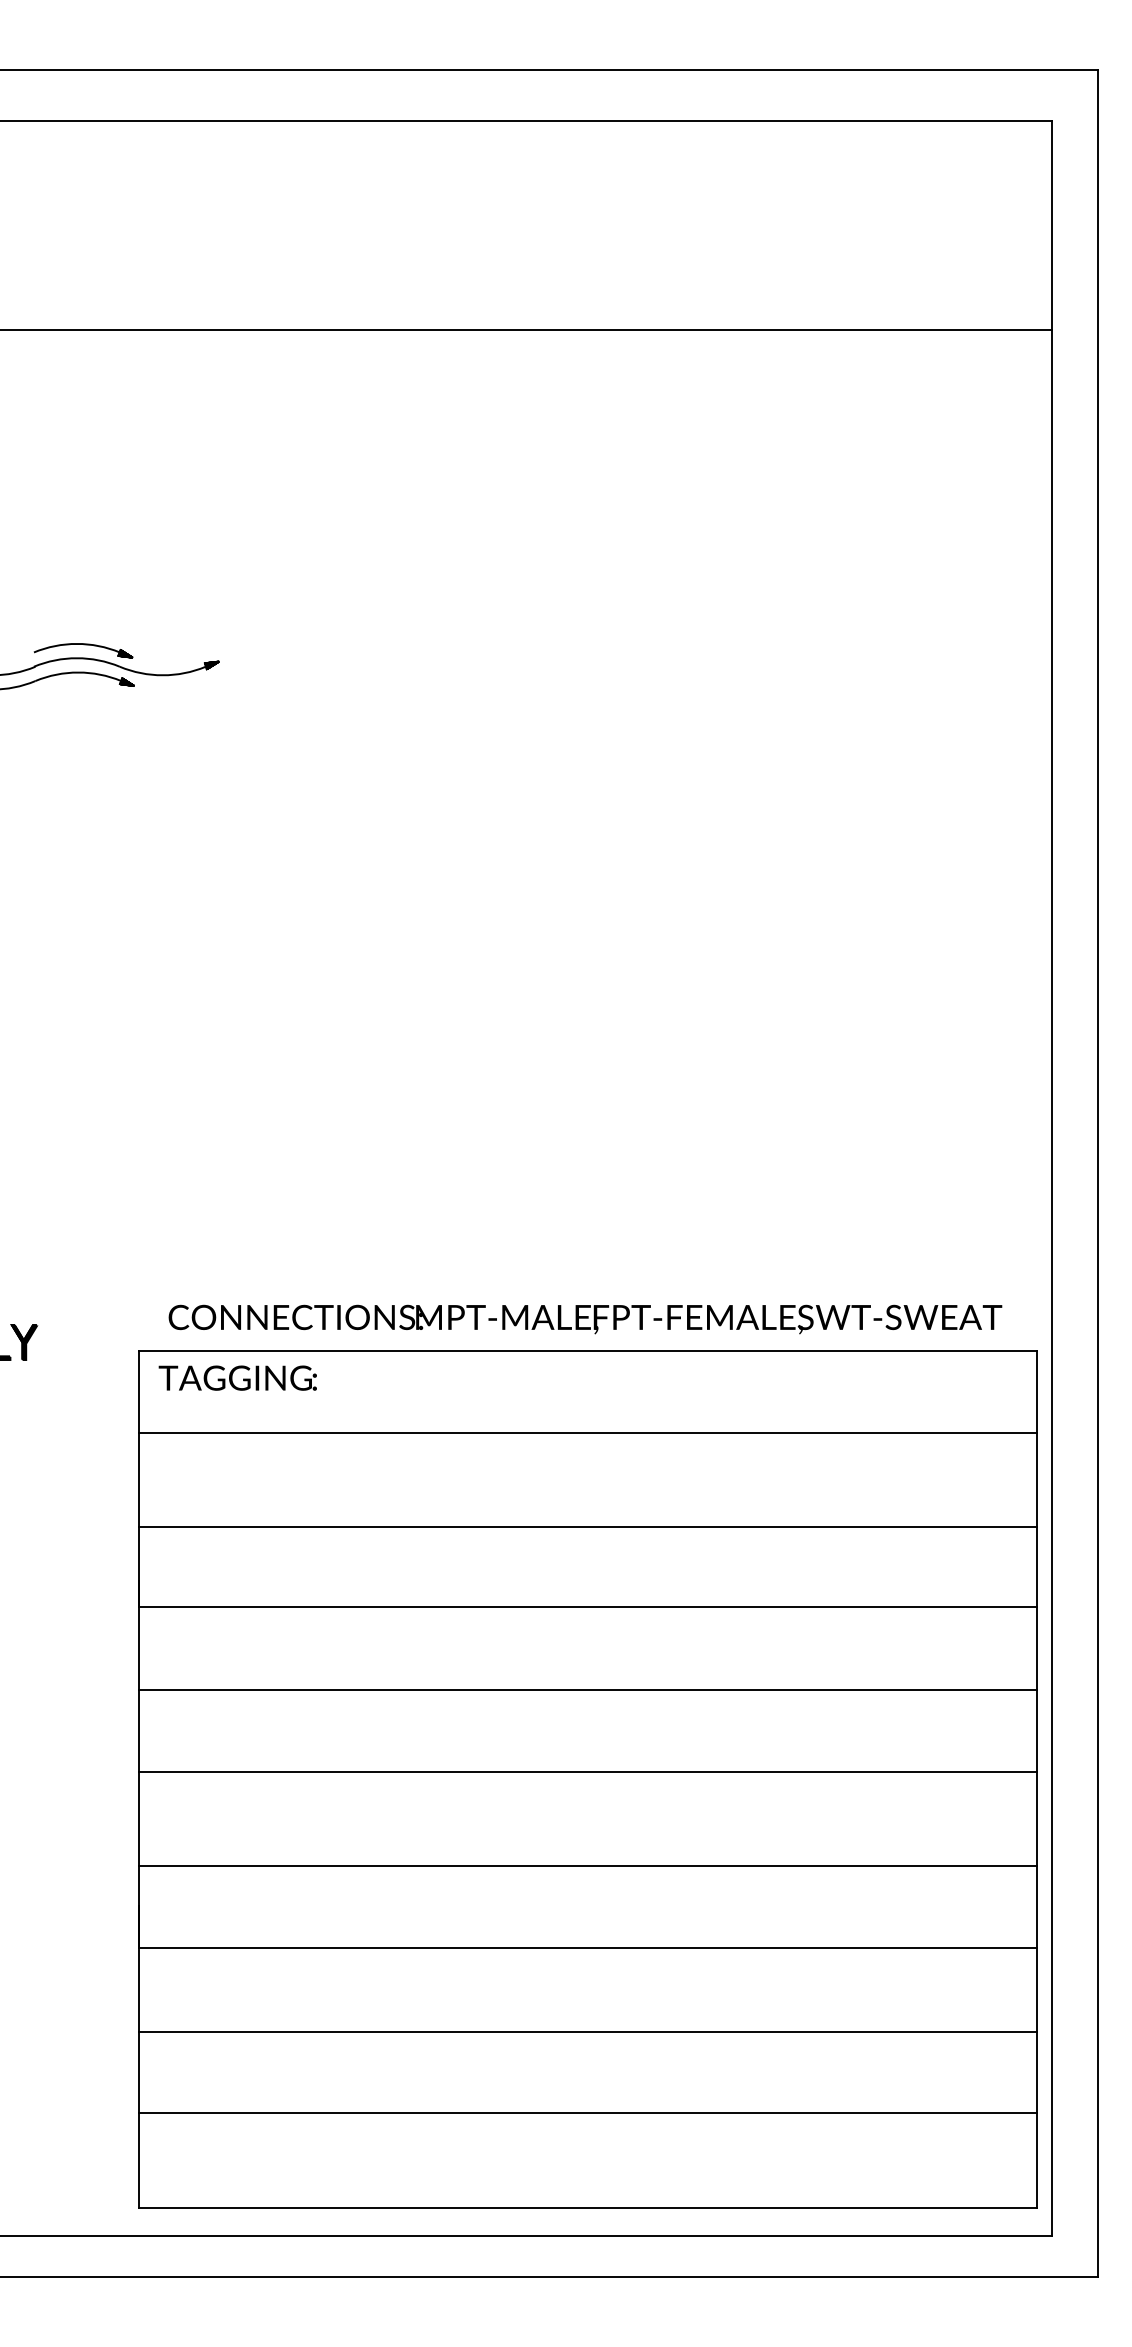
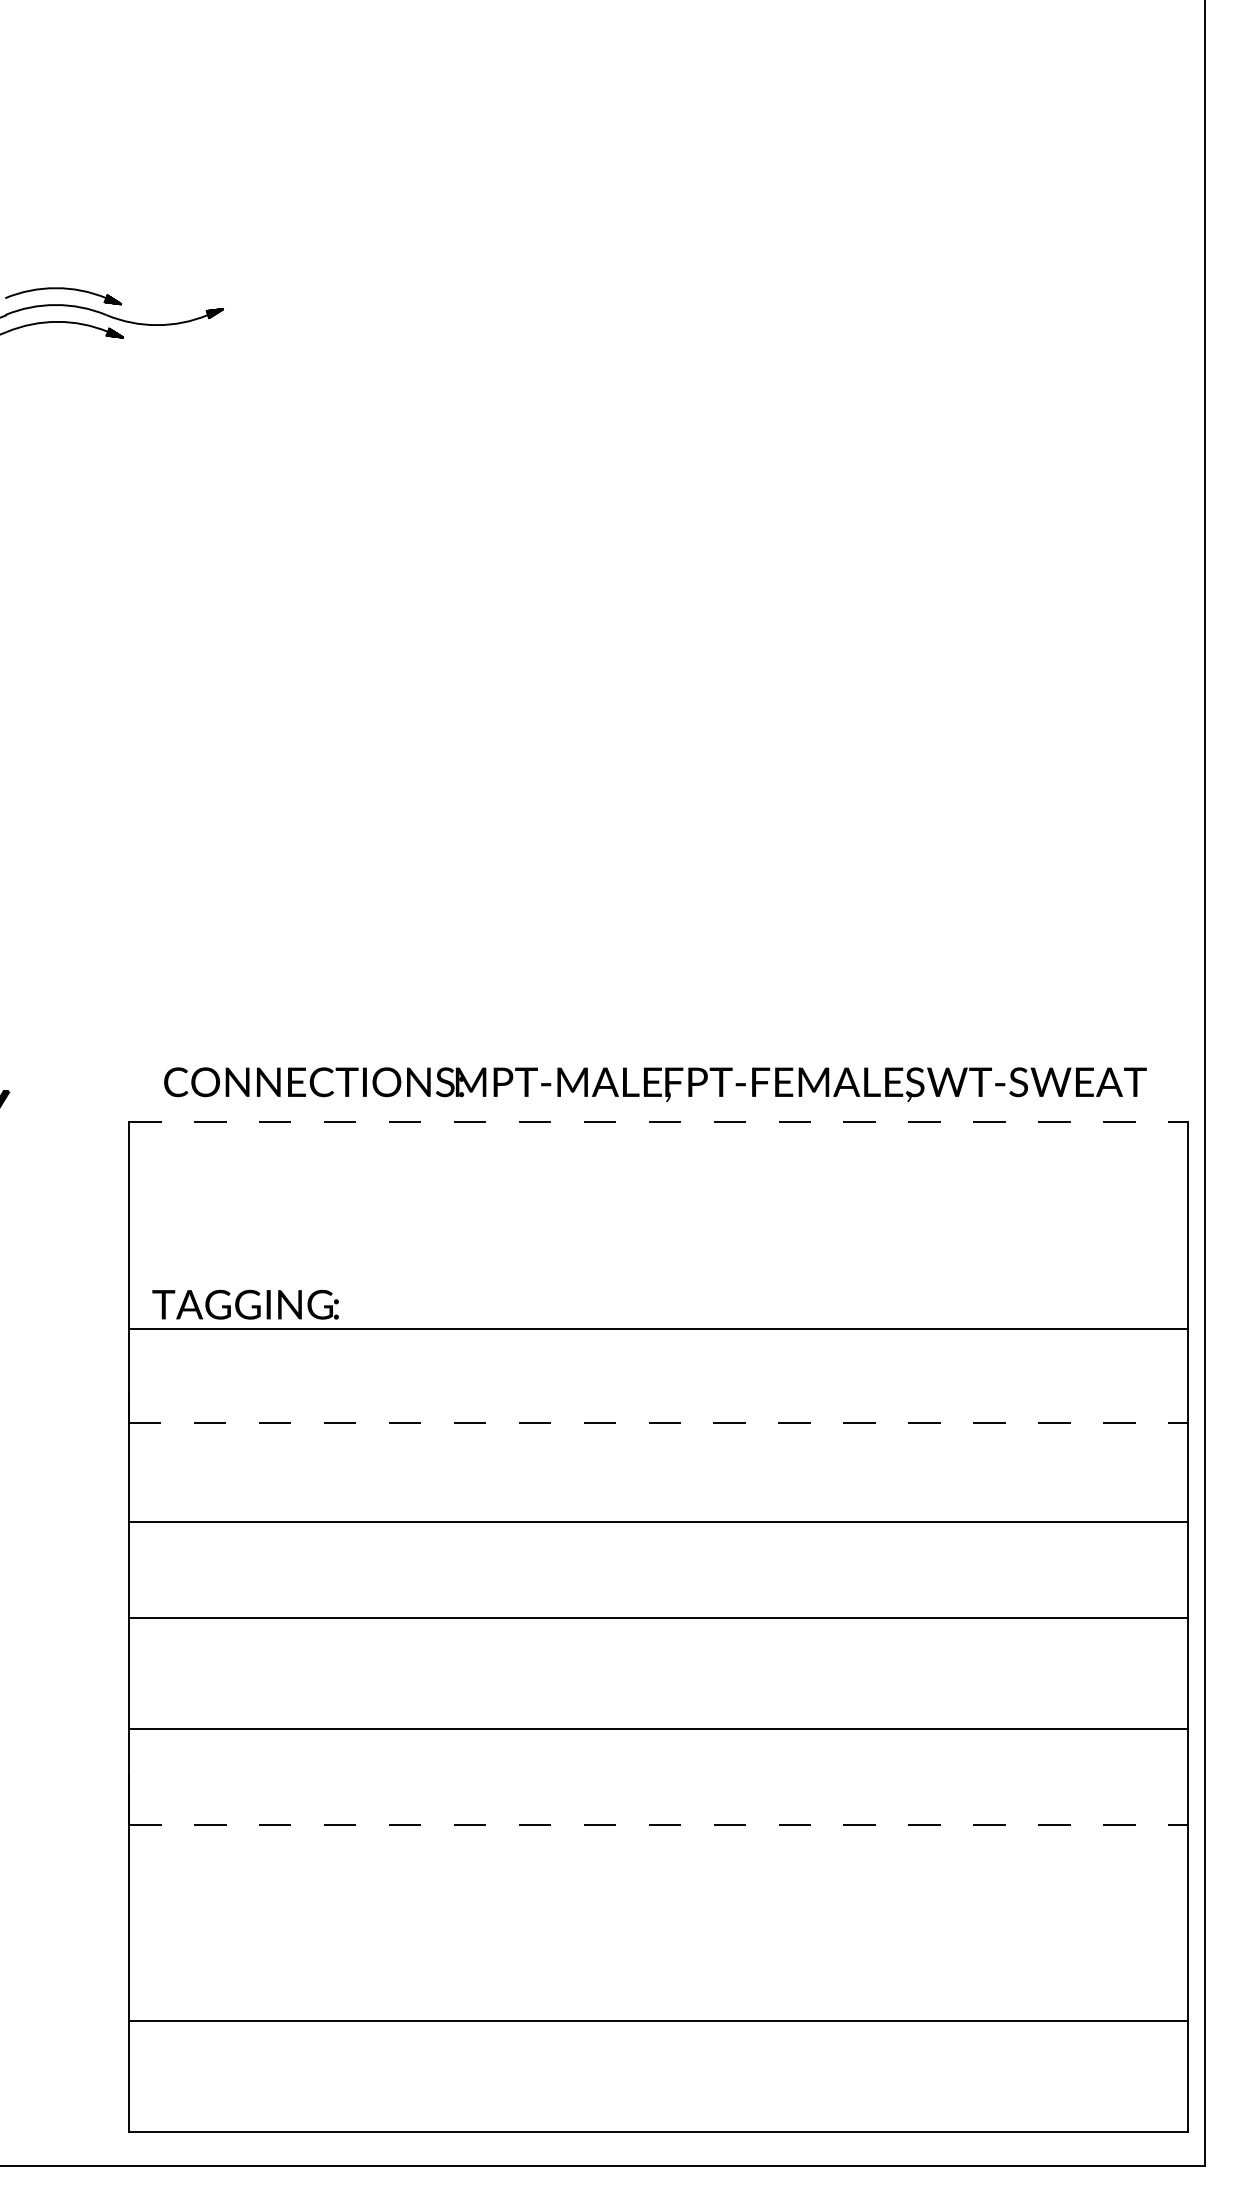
line: (587, 1350) -> (657, 1121), solid -> dashed
text: (237, 1377) -> (245, 1303), moved
line: (587, 1432) -> (657, 1217), removed
line: (587, 1606) -> (657, 1423), solid -> dashed
line: (587, 1947) -> (657, 1825), solid -> dashed
line: (587, 2031) -> (657, 1924), removed

